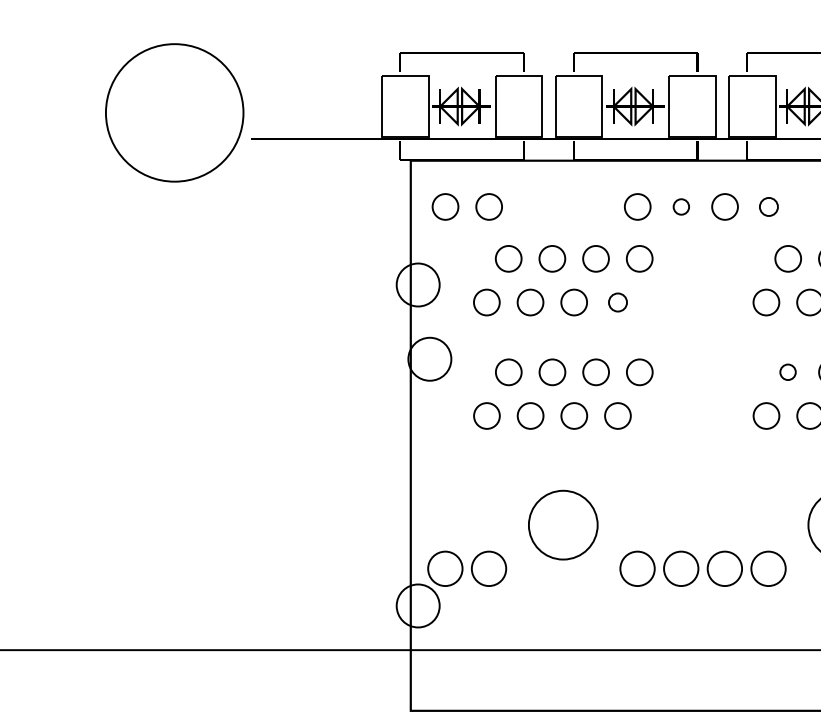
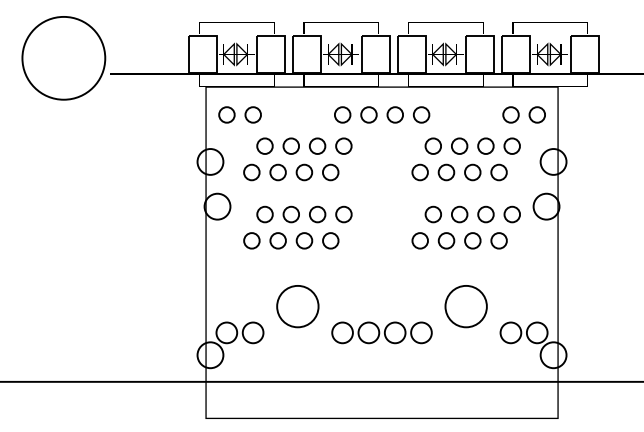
circle: (680, 206) -> (368, 114), size x1.67
circle: (768, 206) -> (421, 114), size x1.43
circle: (617, 302) -> (330, 172), size x1.43
circle: (786, 372) -> (432, 214), size x1.67

